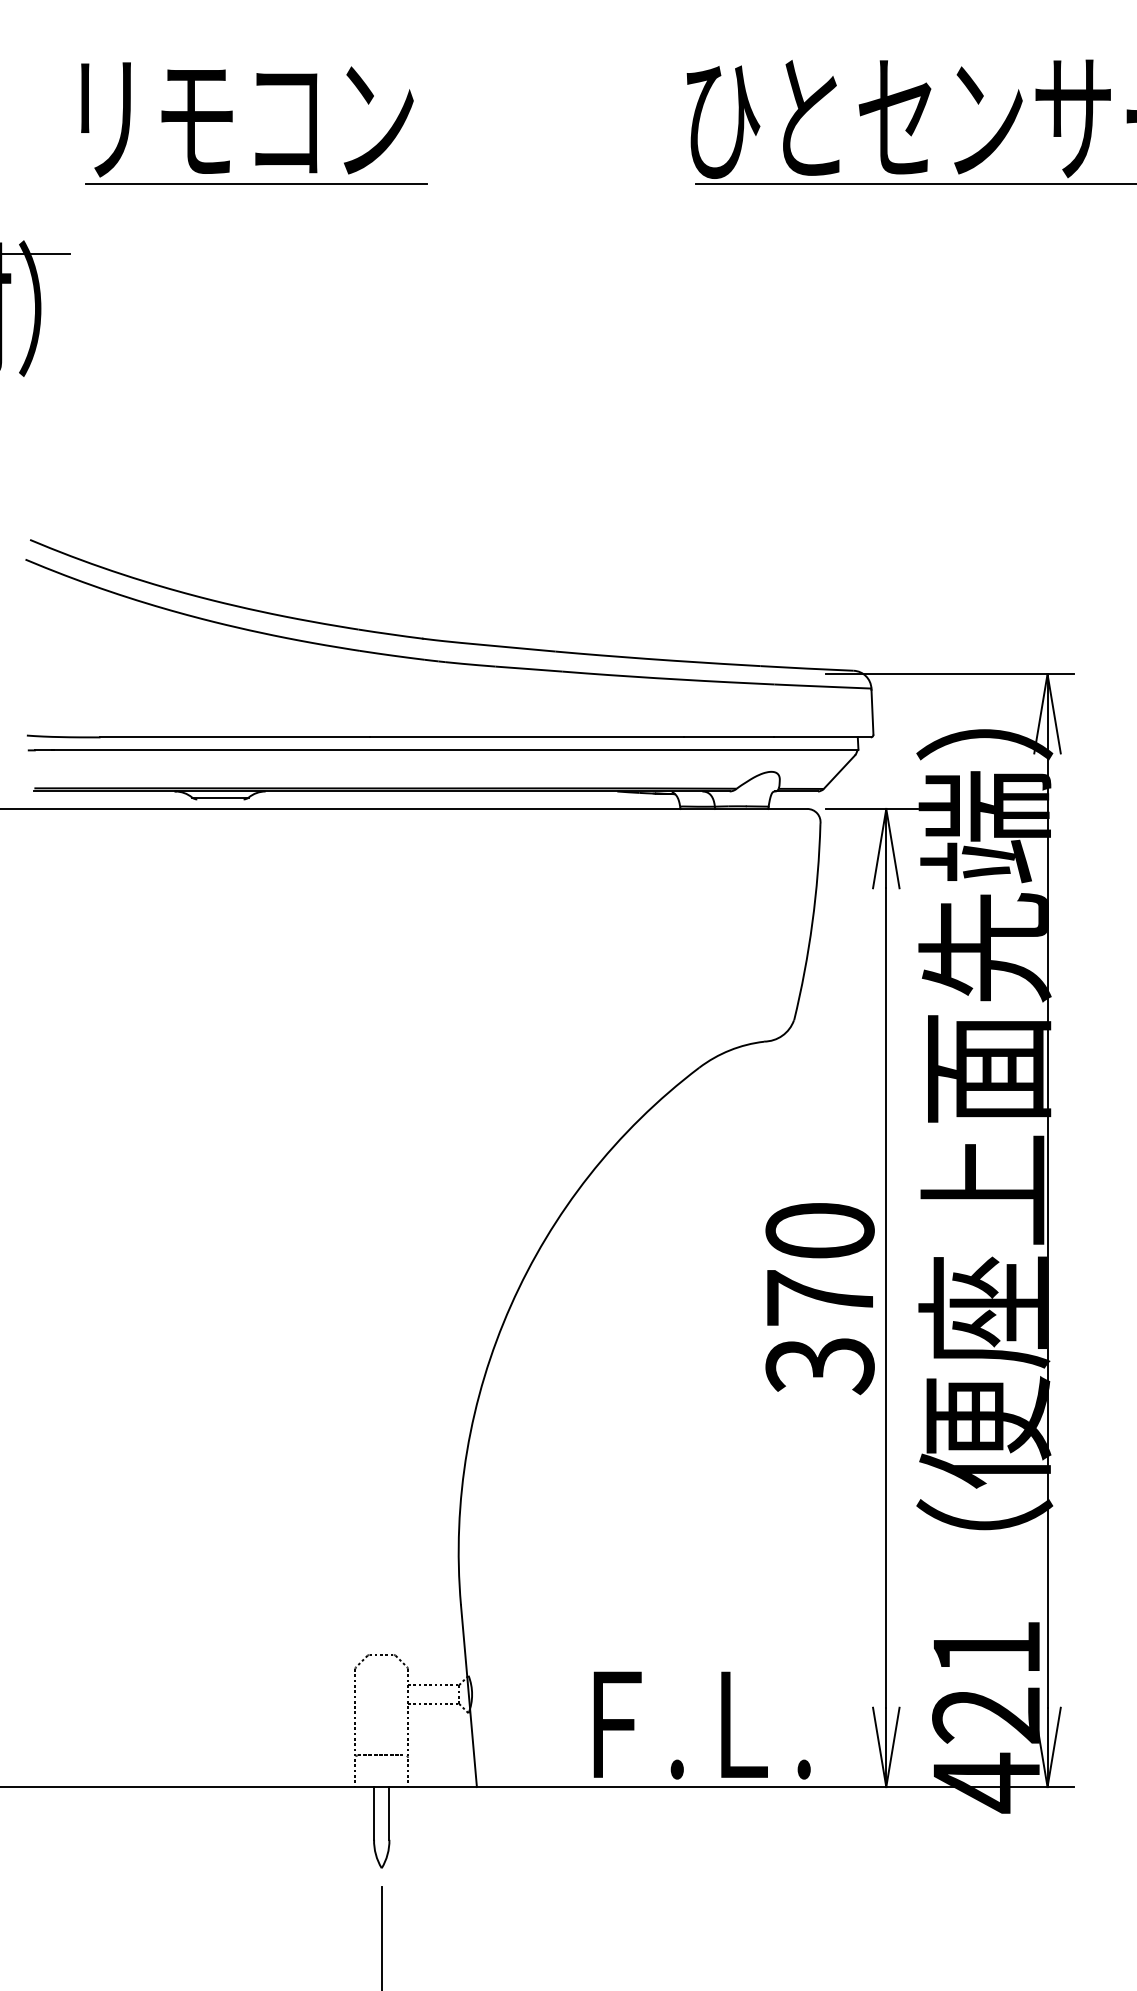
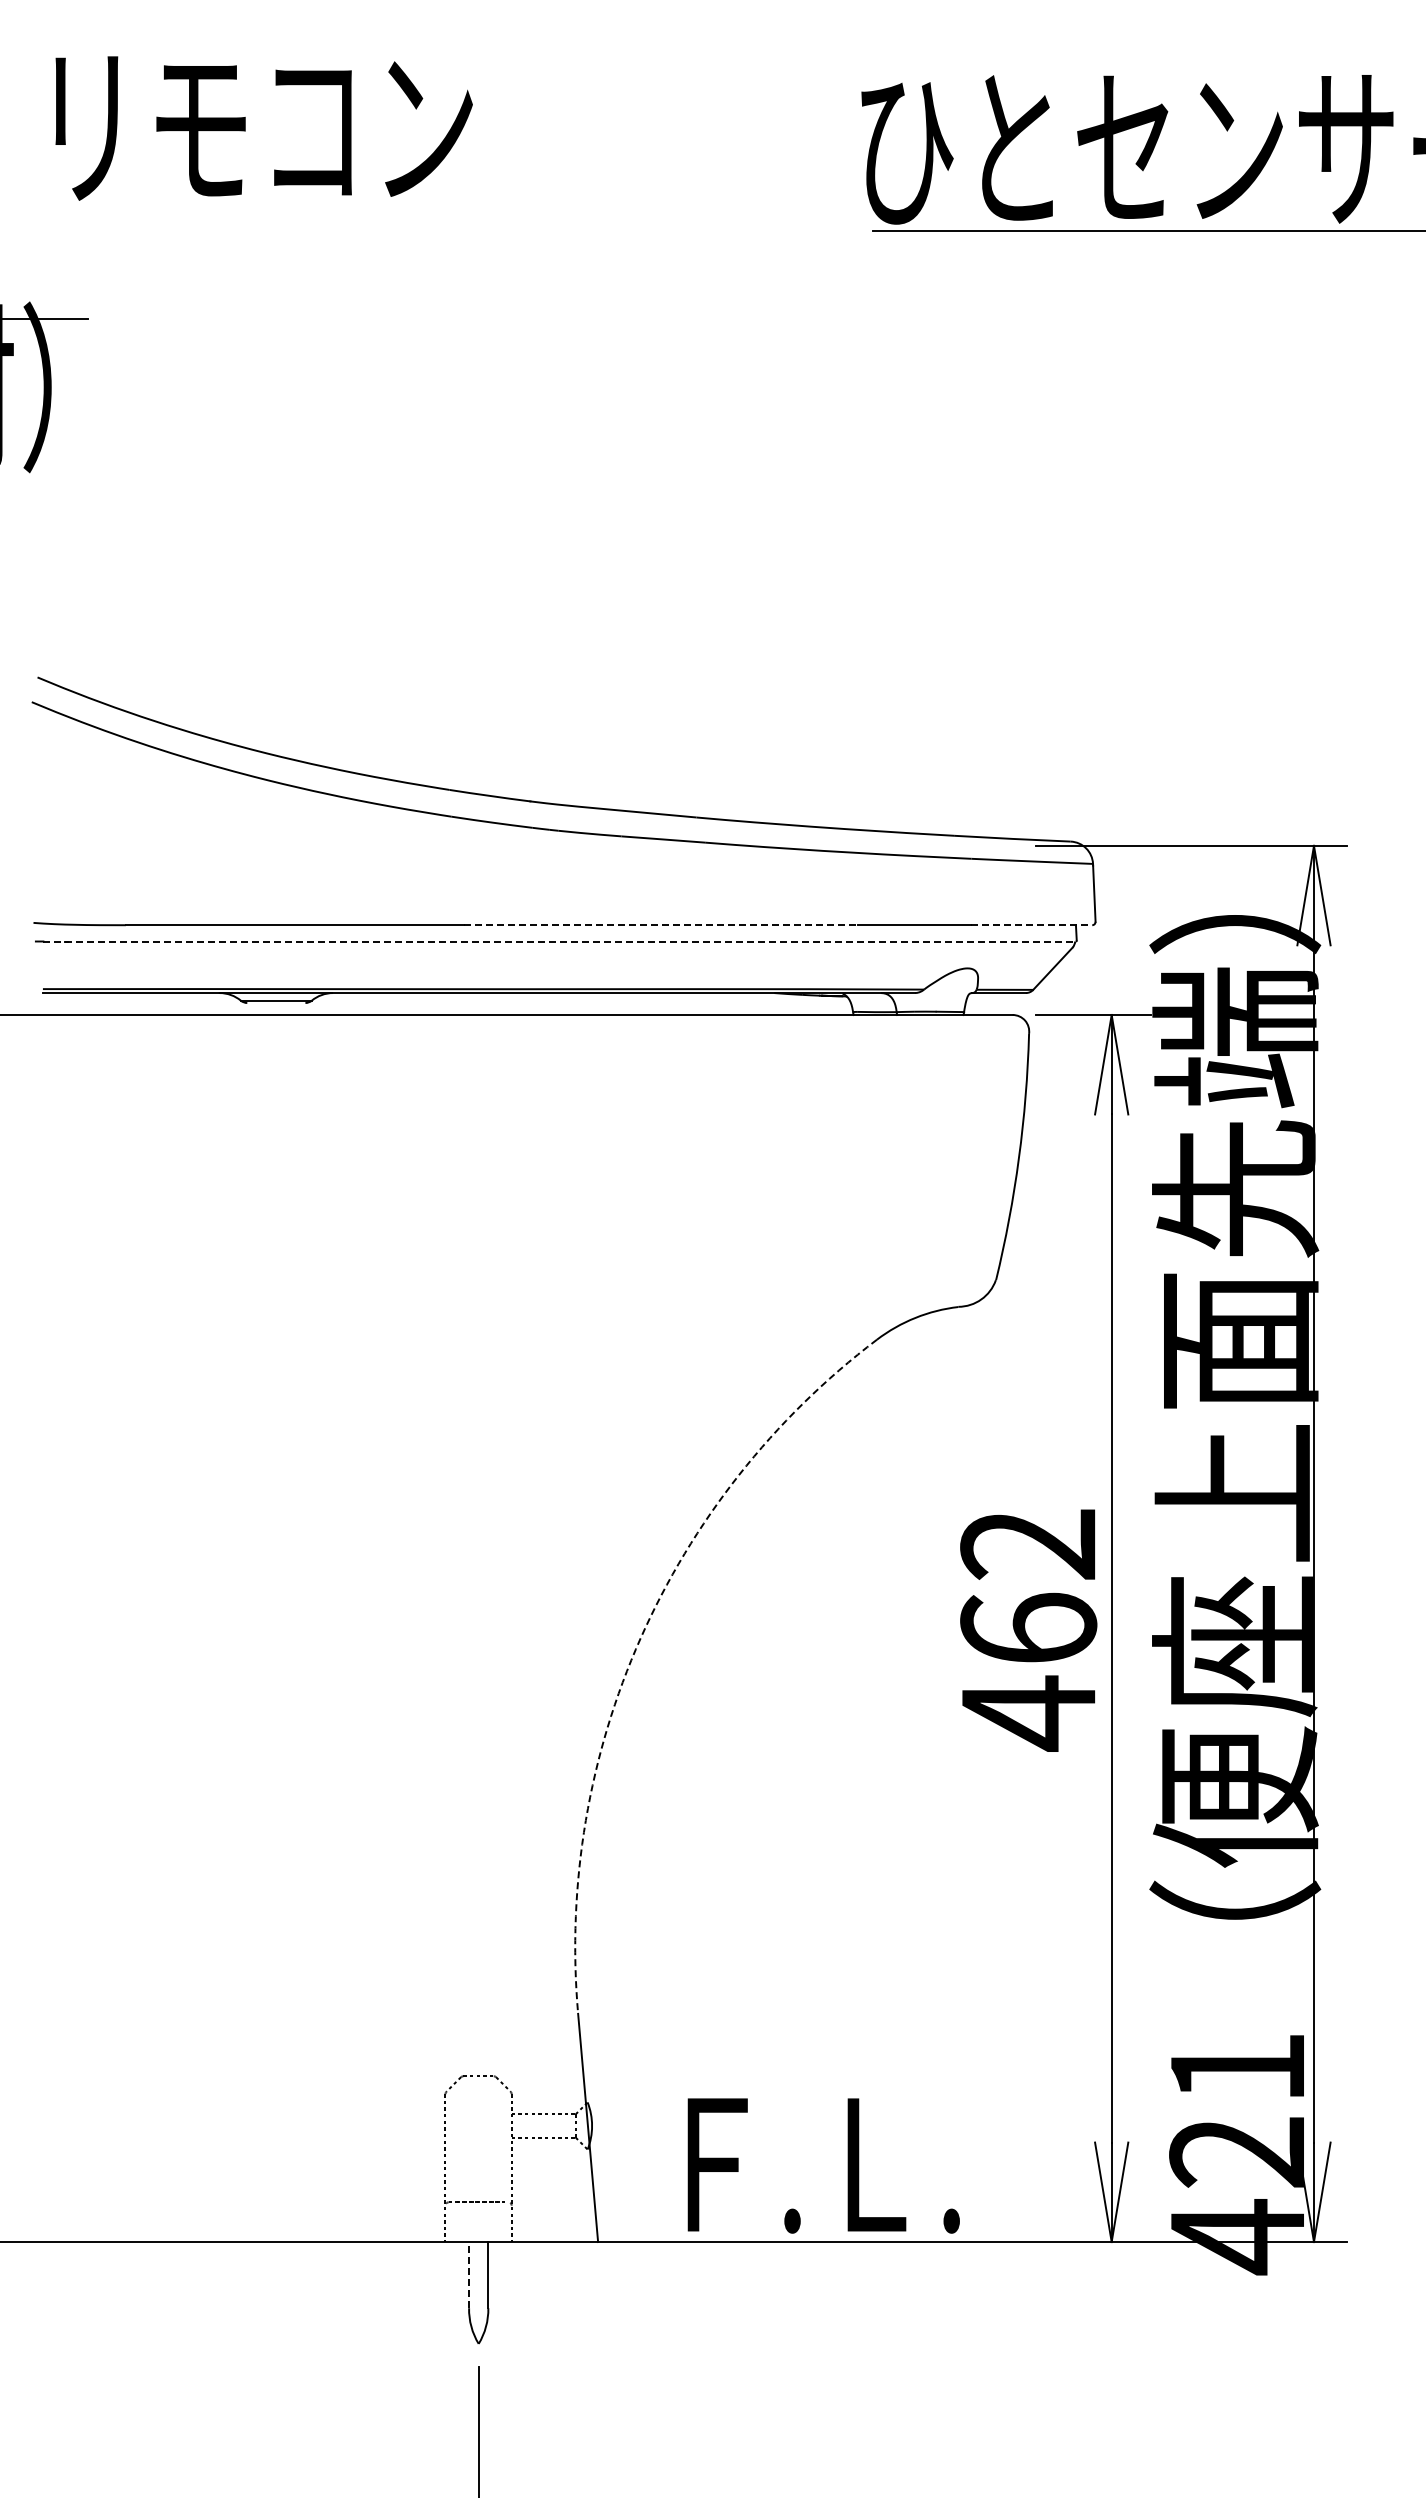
text: (246, 119) -> (263, 128), moved
line: (256, 183) -> (321, 230), removed
line: (527, 737) -> (661, 925), solid -> dashed
line: (822, 737) -> (1031, 925), solid -> dashed
line: (446, 750) -> (560, 941), solid -> dashed
text: (819, 1299) -> (1028, 1630), 370 -> 462
arc: (510, 1305) -> (640, 1638), solid -> dashed
text: (702, 1725) -> (823, 2165), moved
line: (374, 1812) -> (469, 2274), solid -> dashed

